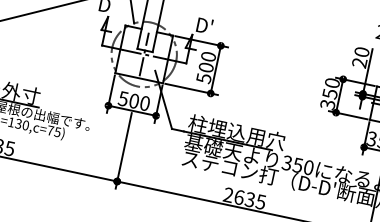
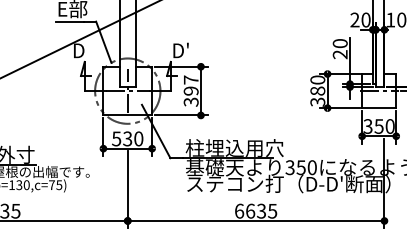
text: (205, 66) -> (190, 90), 500 -> 397
text: (329, 93) -> (317, 90), 350 -> 380
text: (134, 100) -> (127, 138), 500 -> 530
text: (228, 194) -> (239, 210), 2635 -> 6635

